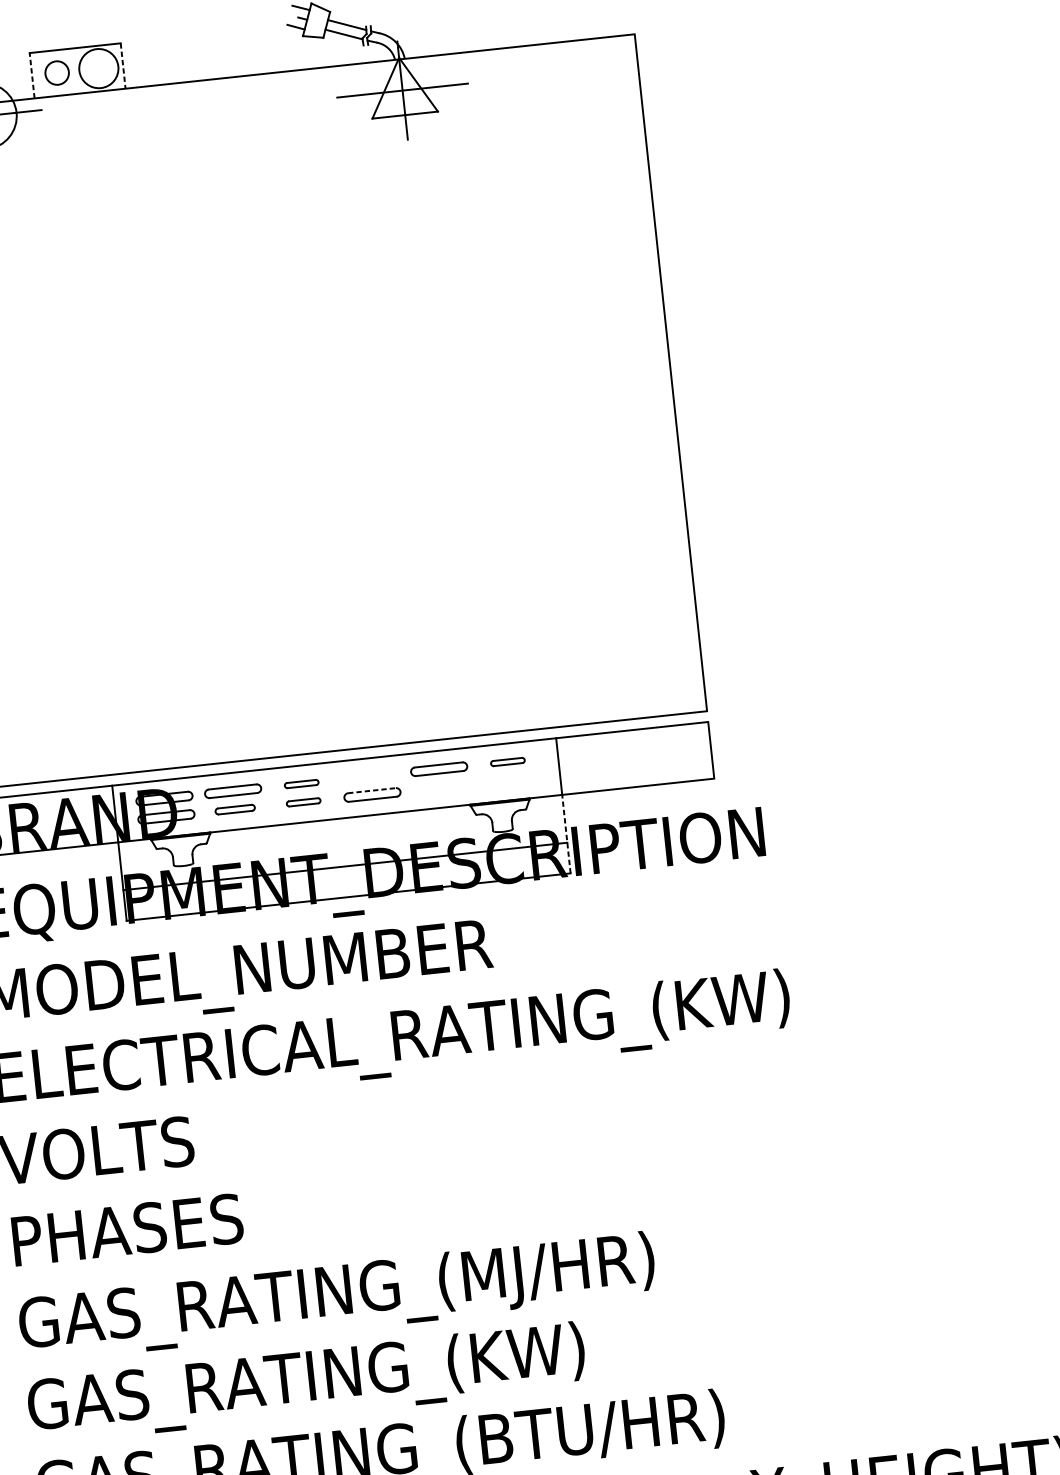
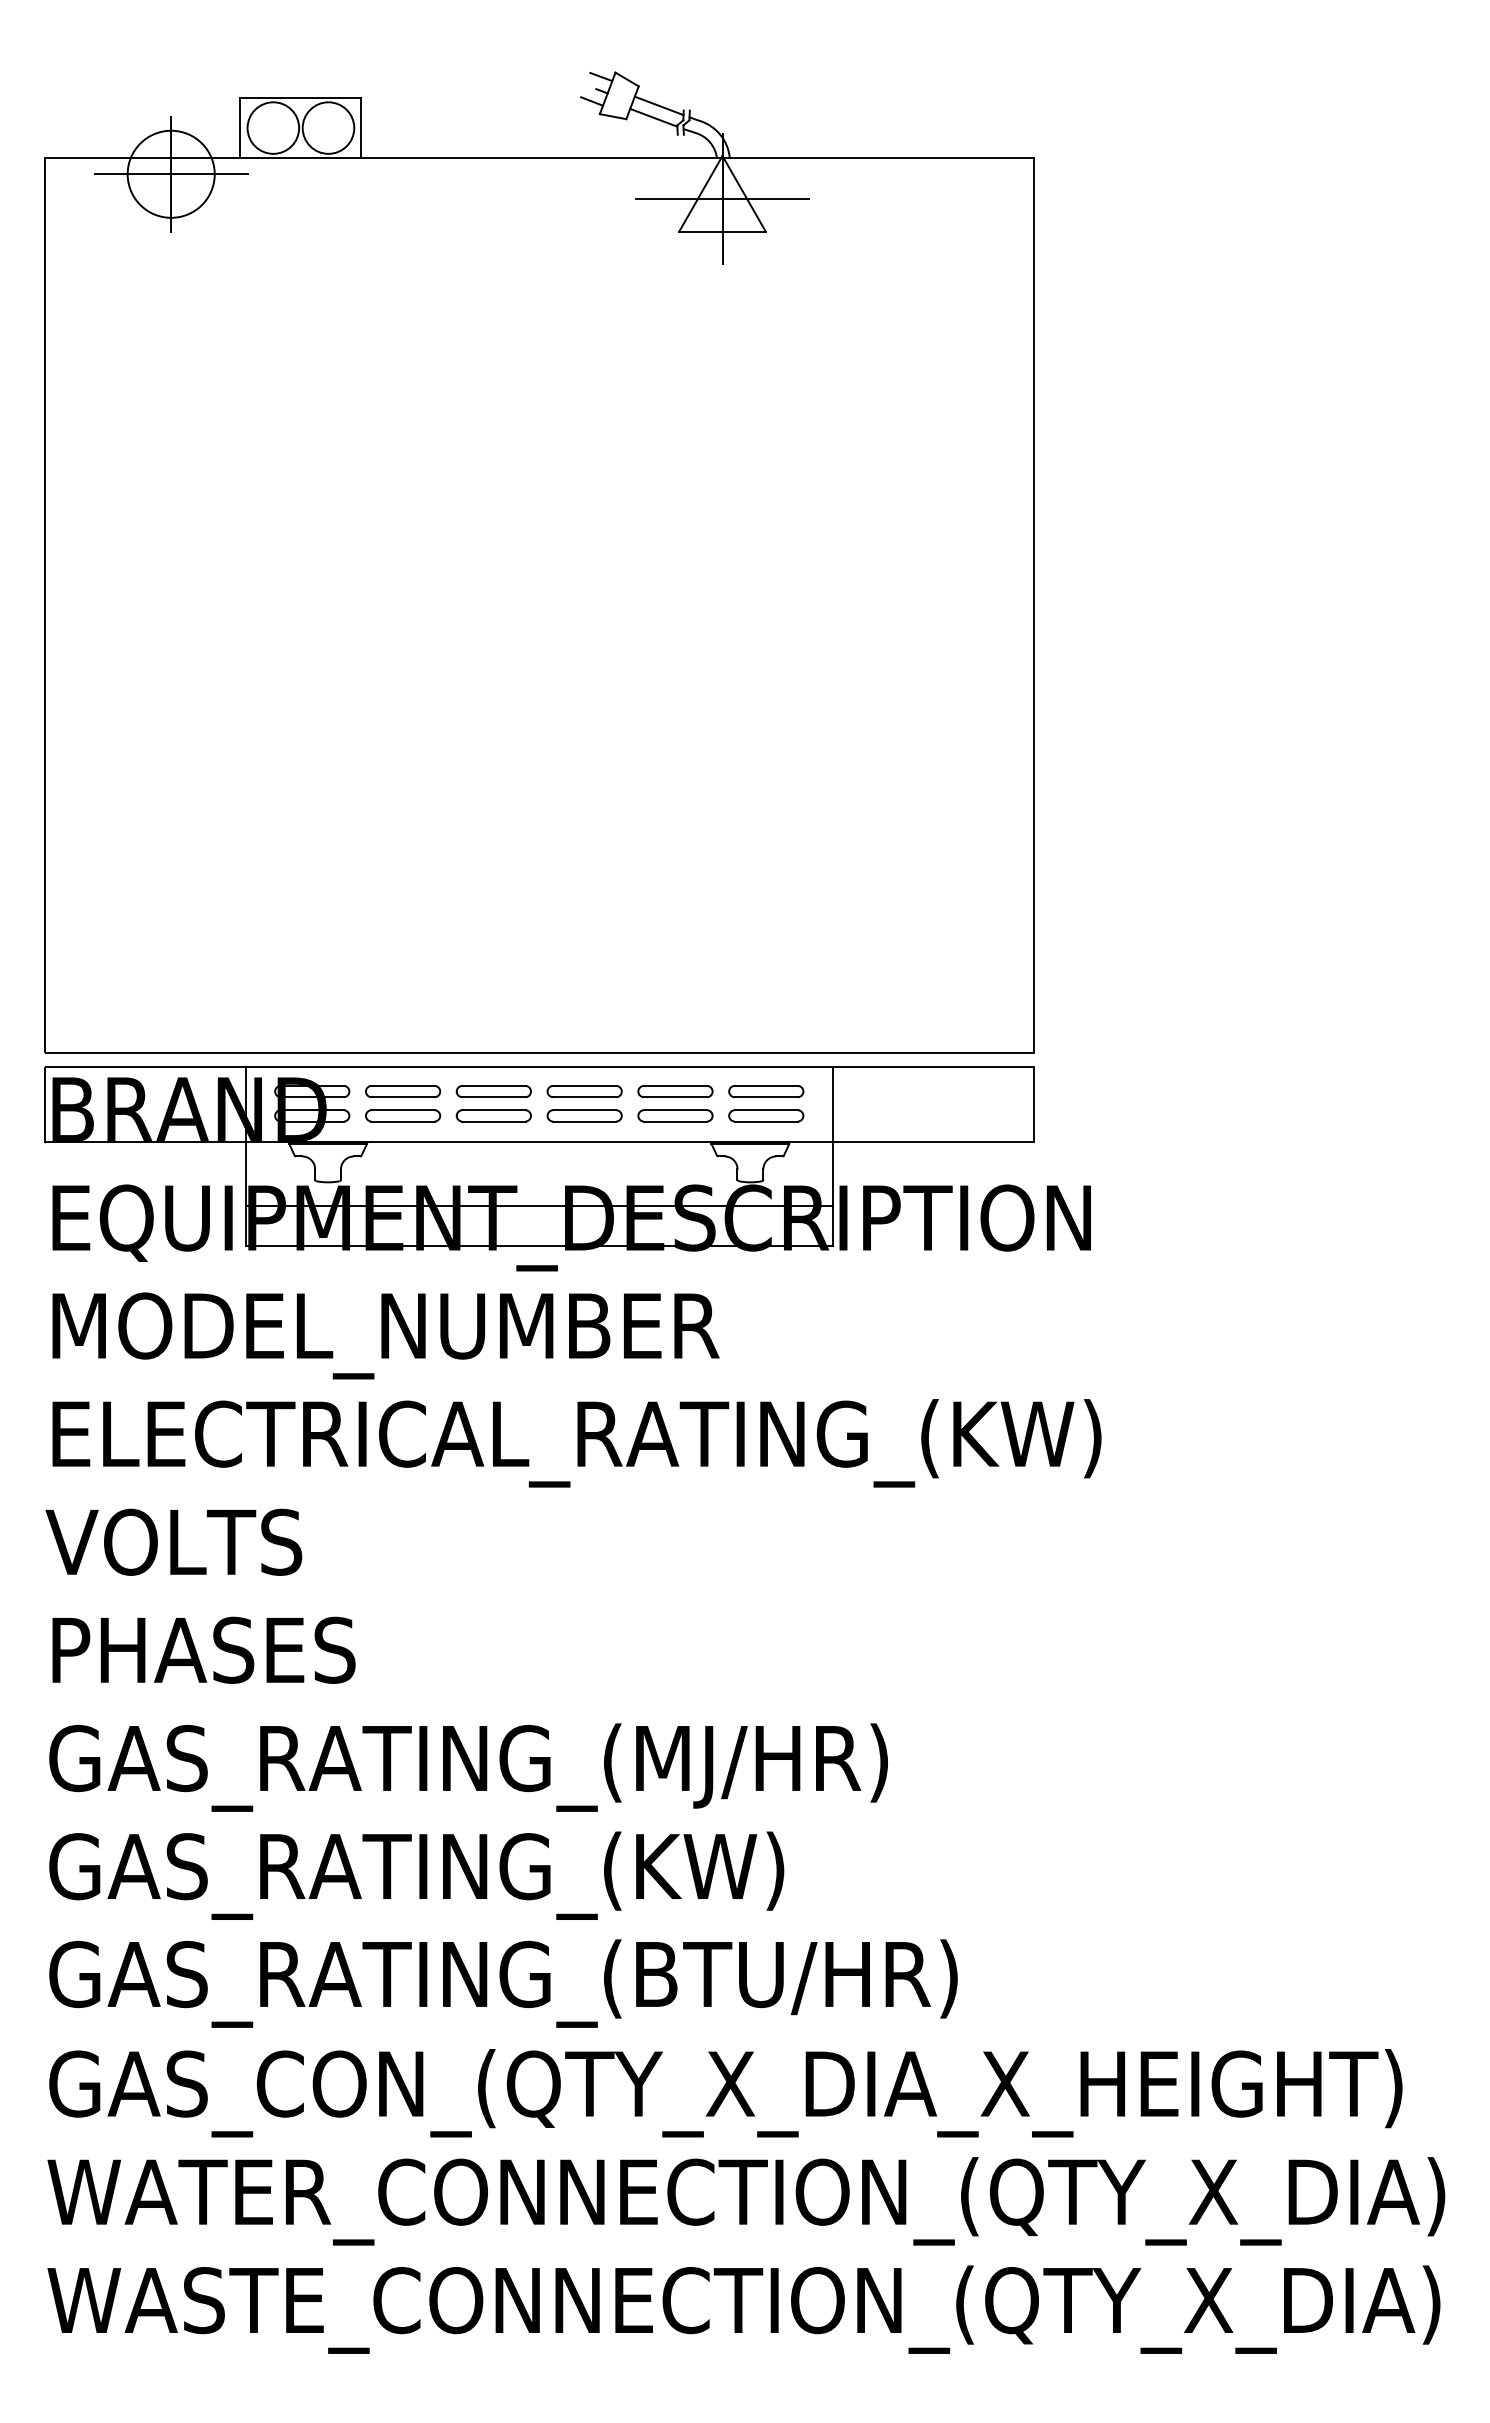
line: (123, 66) -> (360, 128), dashed -> solid
circle: (57, 72) -> (273, 127), size x1.67
line: (32, 76) -> (240, 128), dashed -> solid
part: (508, 761) -> (766, 1091), size x1.67
part: (370, 776) -> (584, 1091), added
part: (509, 779) -> (766, 1115), added
part: (301, 783) -> (493, 1091), size x1.67
part: (441, 787) -> (675, 1115), added
line: (371, 790) -> (584, 1110), dashed -> solid
part: (303, 802) -> (493, 1115), size x1.67
part: (235, 809) -> (403, 1115), size x1.43
line: (566, 834) -> (832, 1194), dashed -> solid

